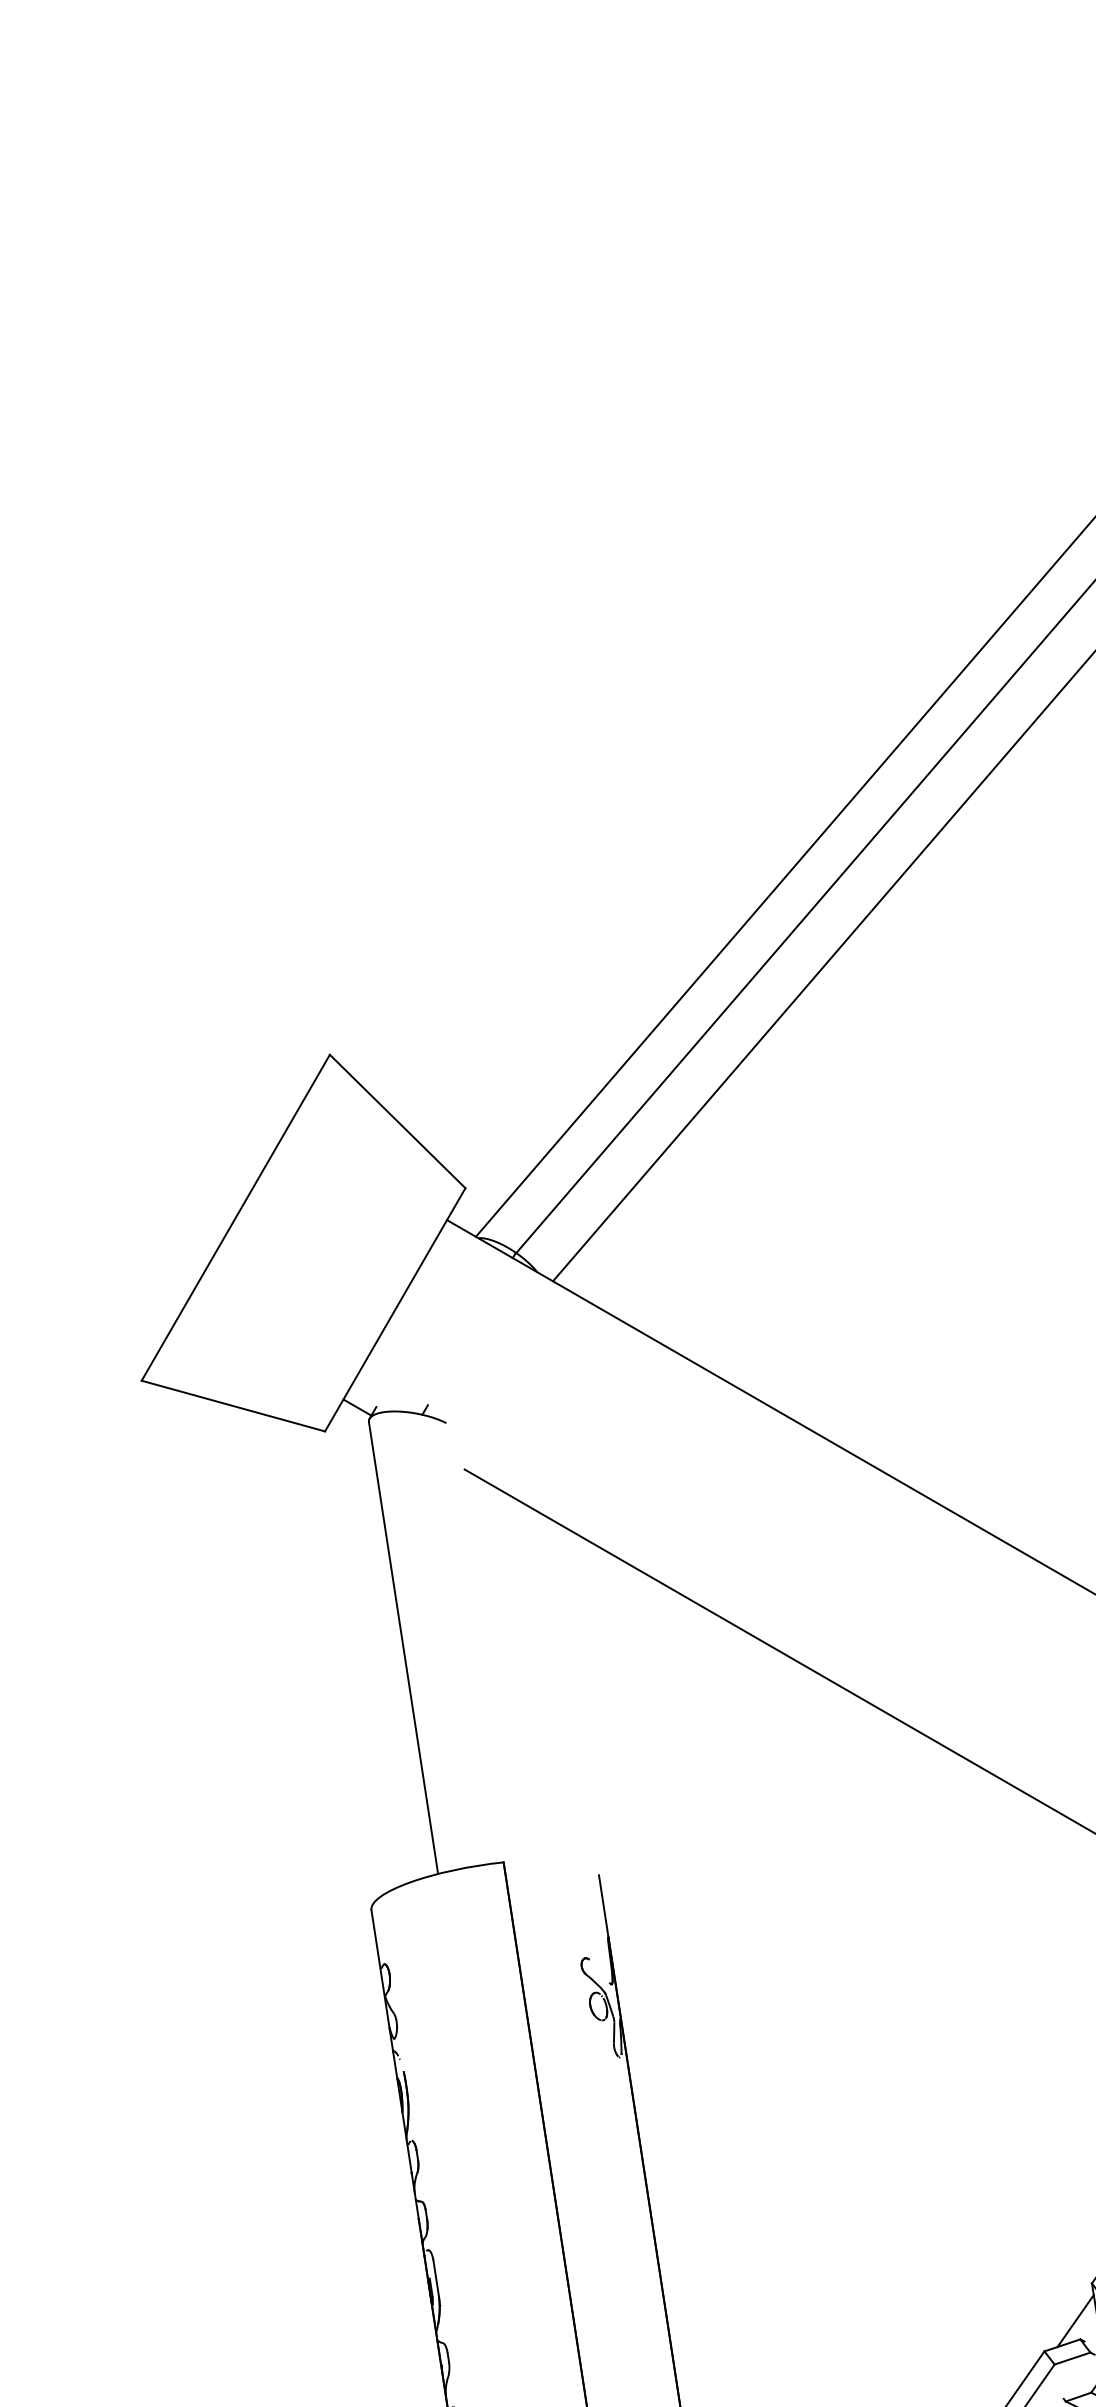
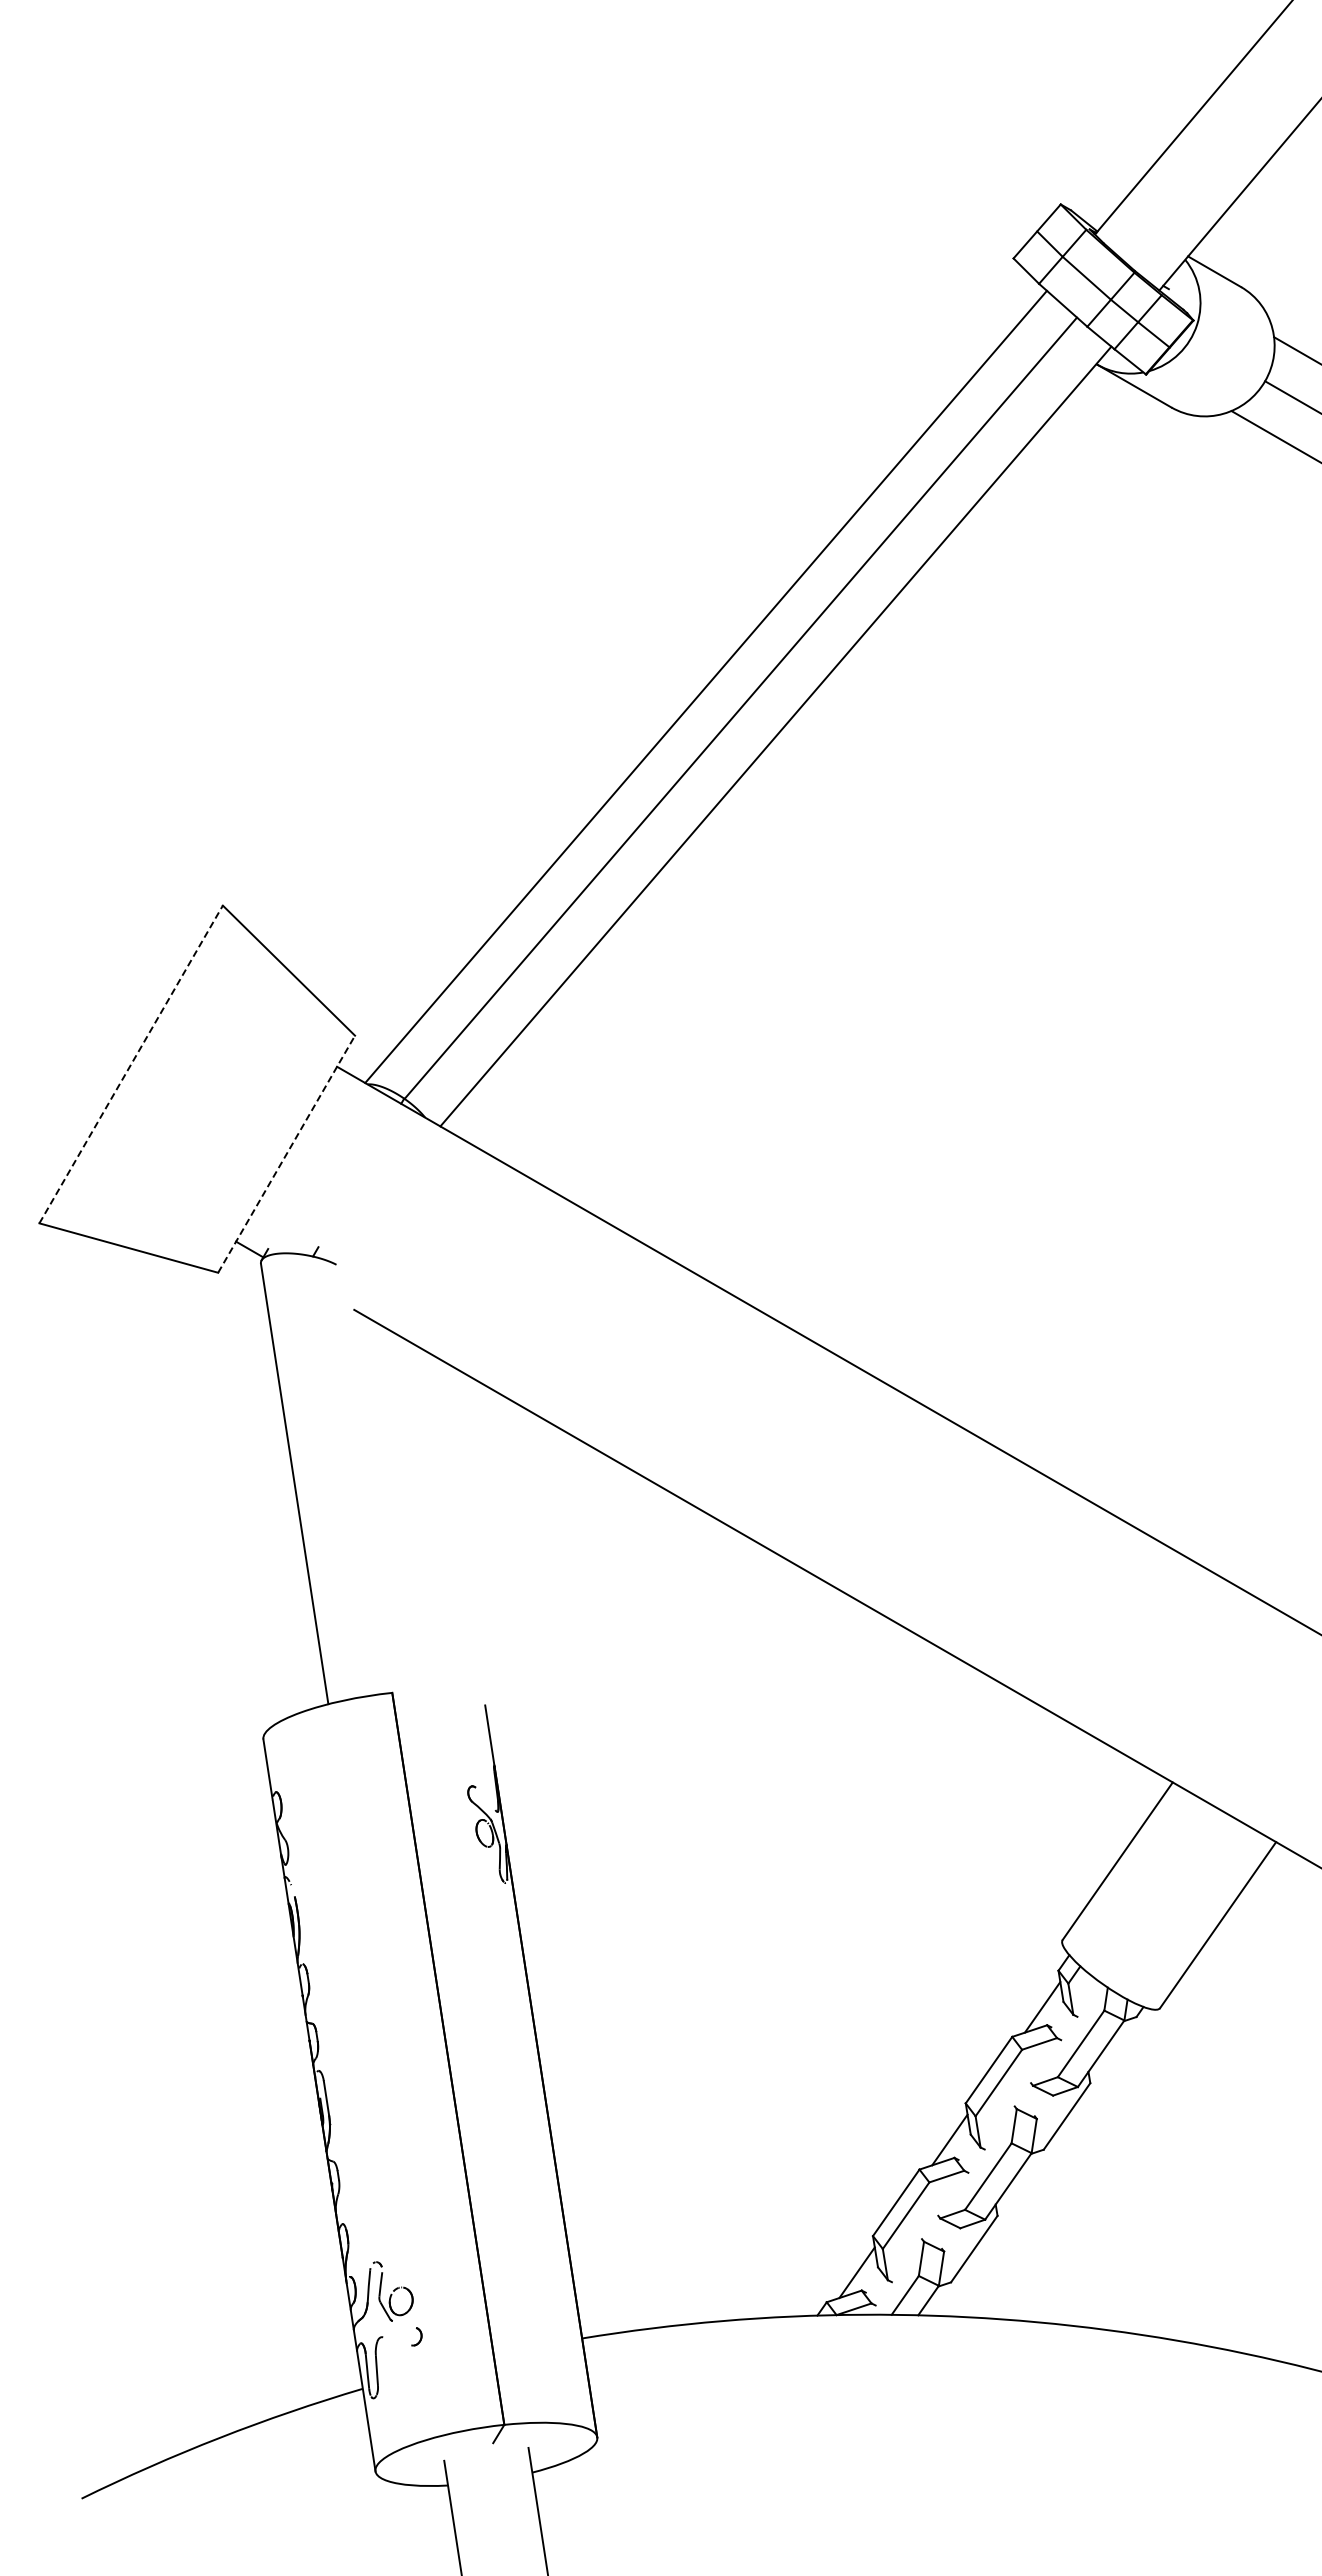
line: (236, 1217) -> (131, 1064), solid -> dashed
line: (395, 1310) -> (286, 1154), solid -> dashed

